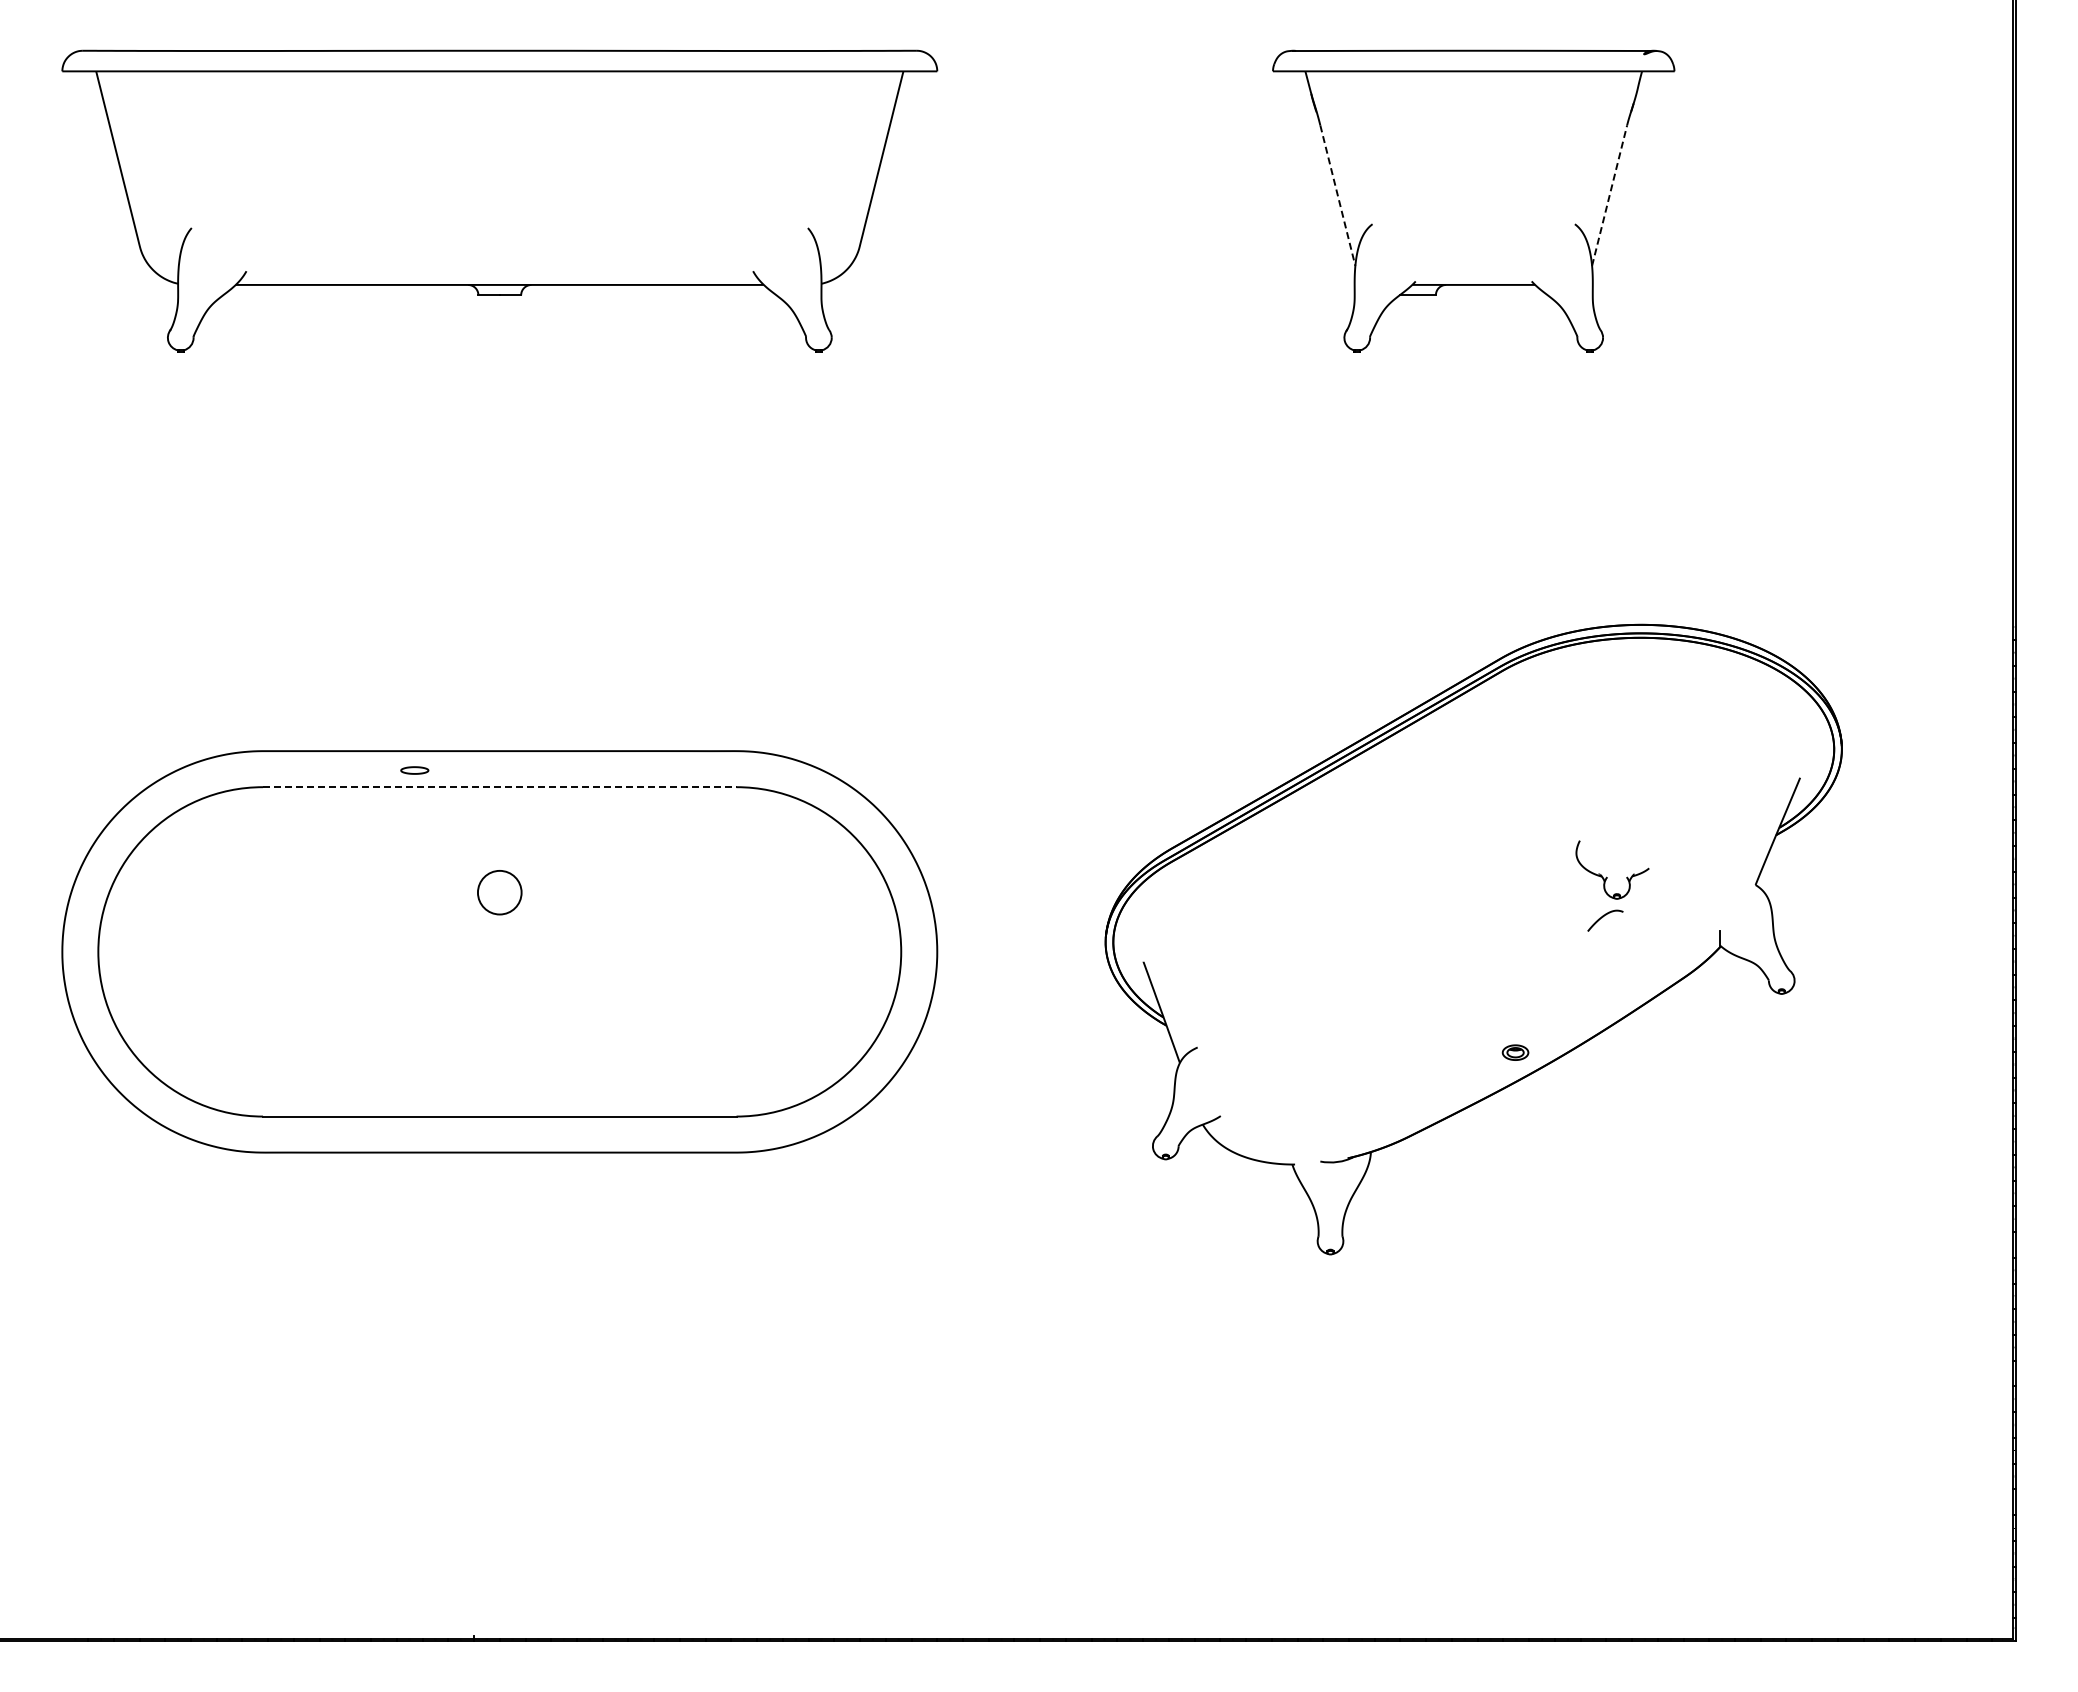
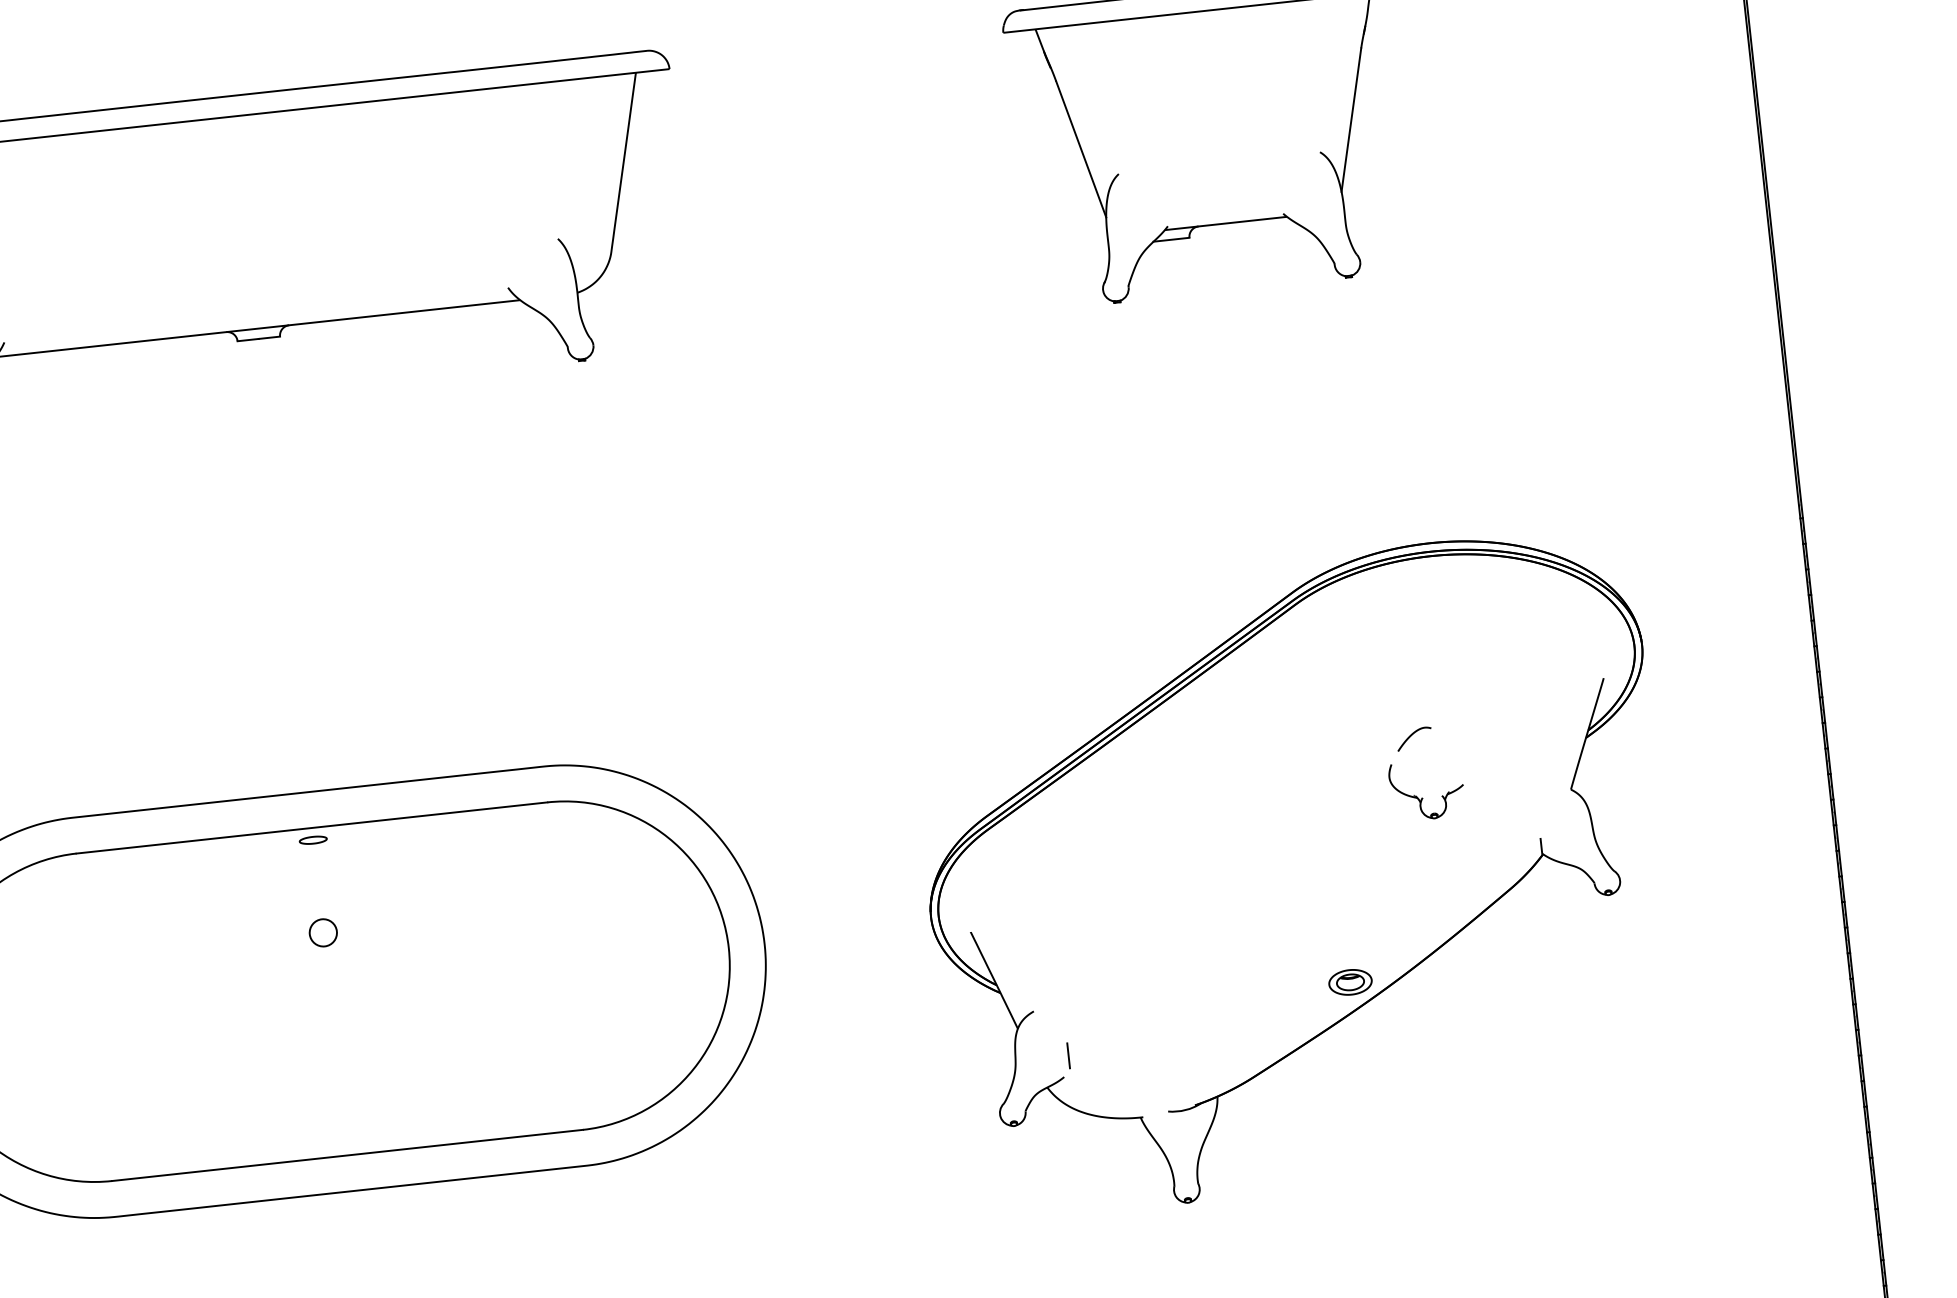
line: (1609, 195) -> (1351, 119), dashed -> solid
line: (1337, 196) -> (1080, 150), dashed -> solid
part: (414, 770) -> (312, 840), moved
line: (499, 787) -> (311, 828), dashed -> solid
circle: (499, 892) -> (323, 932), size x0.62
curve: (1603, 917) -> (1412, 735), moved
part: (1515, 1052) -> (1350, 982), size x1.67
line: (1227, 1094) -> (1068, 1054), added

